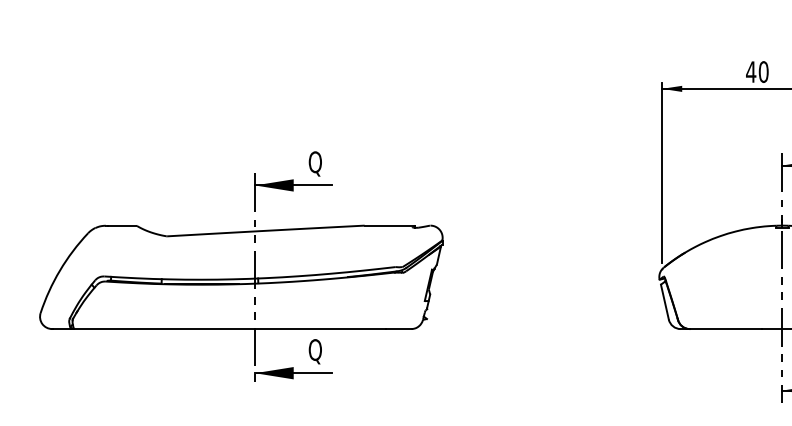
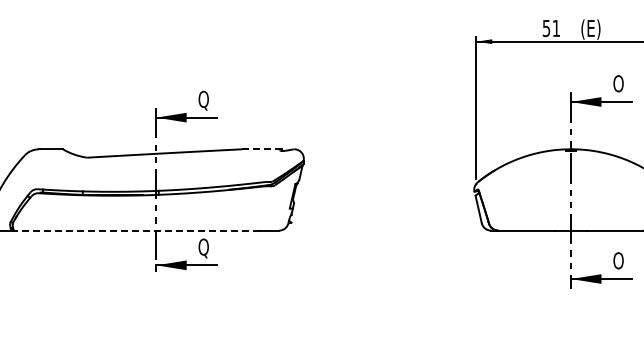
text: (757, 72) -> (551, 28), 40 -> 51
line: (390, 225) -> (262, 149), solid -> dashed
line: (229, 328) -> (136, 230), solid -> dashed

